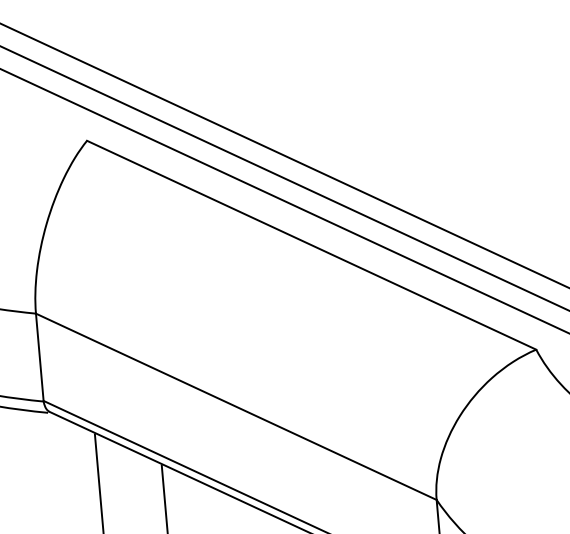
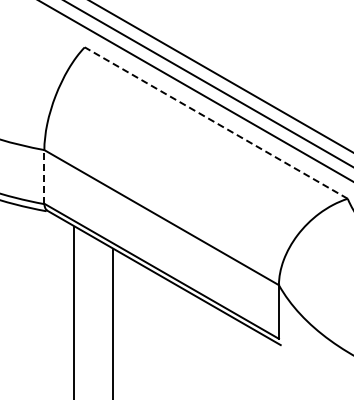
line: (312, 245) -> (216, 123), solid -> dashed
line: (39, 356) -> (44, 176), solid -> dashed

